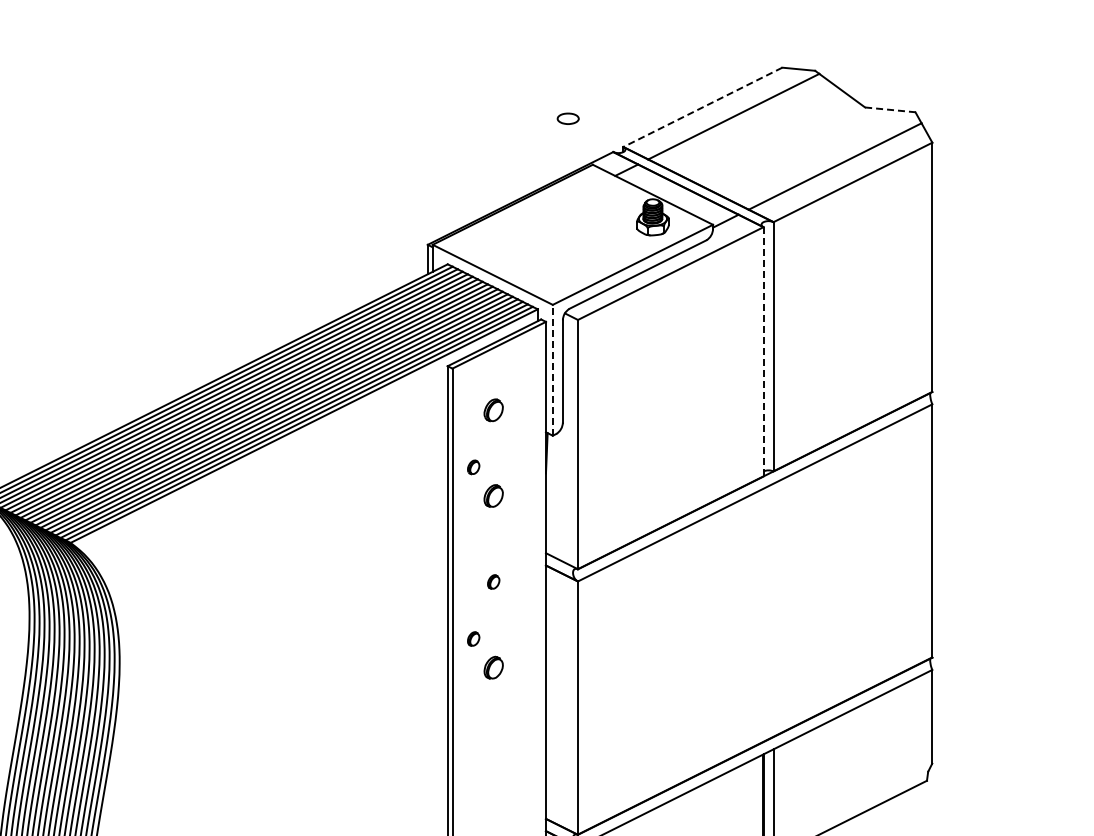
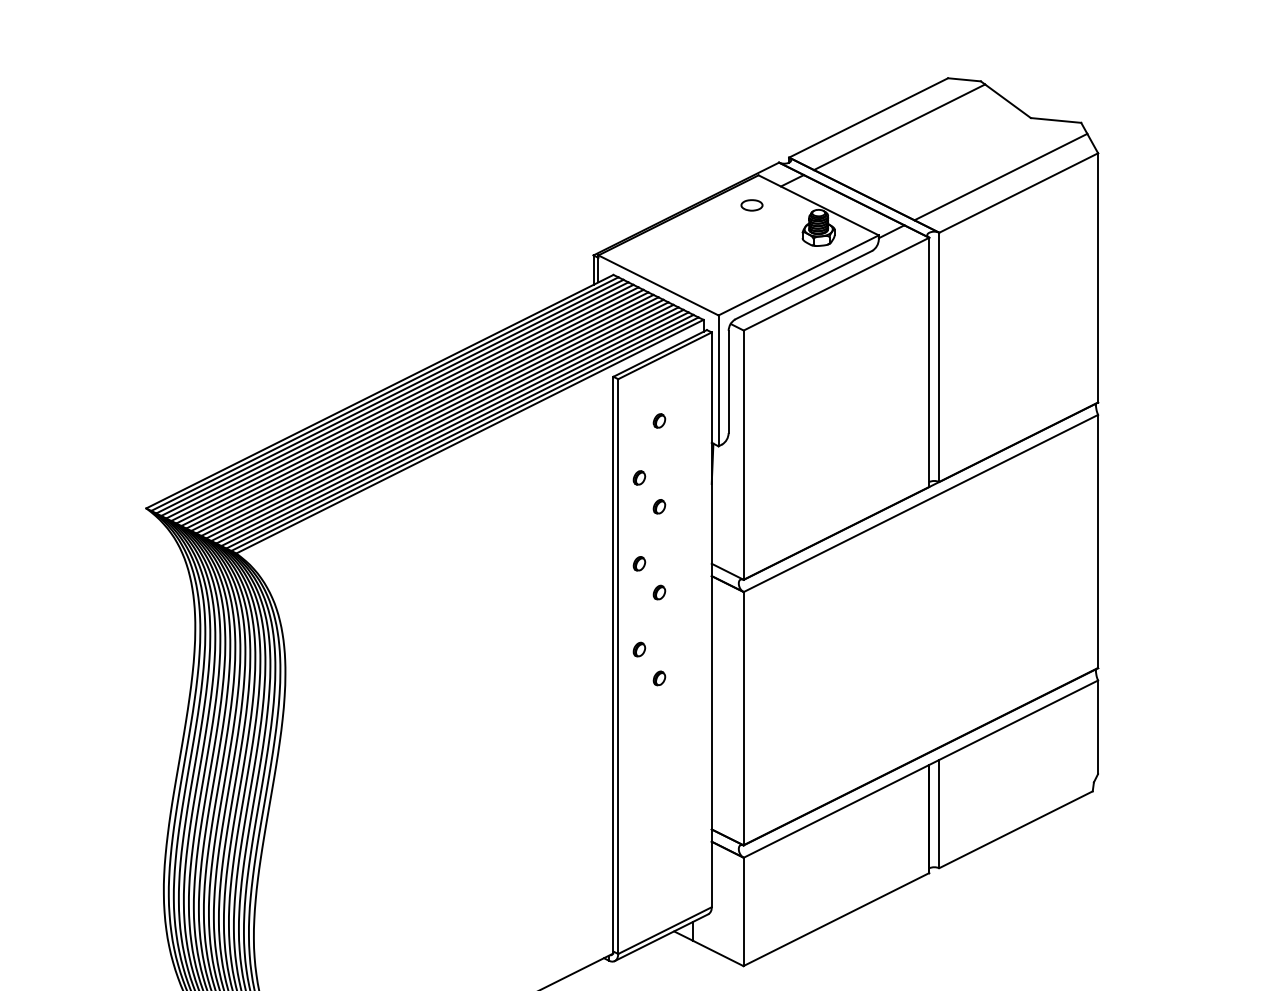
line: (702, 106) -> (868, 117), dashed -> solid
line: (890, 109) -> (1056, 120), dashed -> solid
part: (567, 118) -> (751, 205), moved
line: (763, 351) -> (929, 362), dashed -> solid
line: (552, 369) -> (718, 380), dashed -> solid
part: (493, 409) -> (659, 420), size x0.62
part: (493, 495) -> (659, 506), size x0.62
part: (473, 552) -> (639, 563), added
part: (493, 667) -> (659, 678), size x0.62

